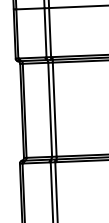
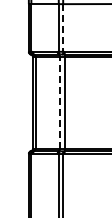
line: (50, 32) -> (63, 27), solid -> dashed
line: (50, 109) -> (60, 102), solid -> dashed

